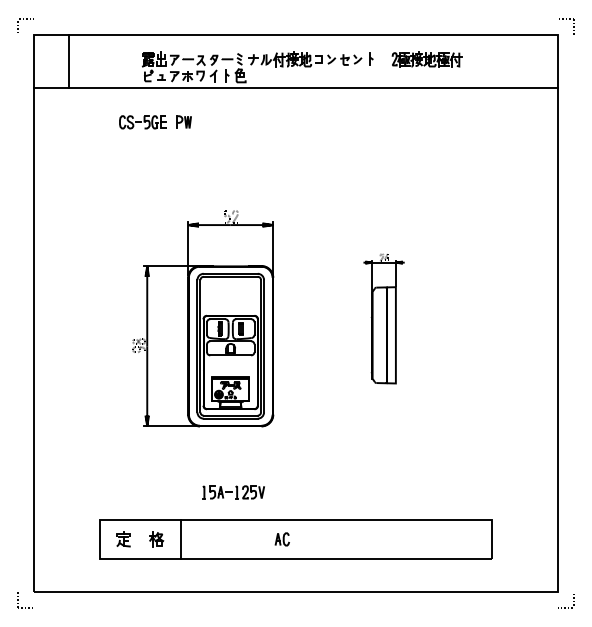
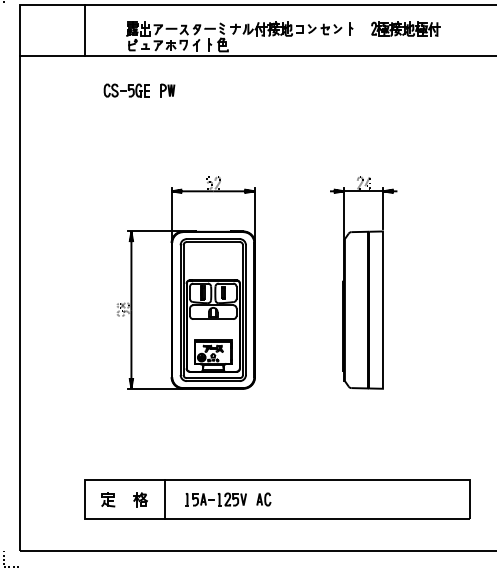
line: (68, 61) -> (84, 30), moved
part: (383, 318) -> (363, 282), size x1.67
part: (233, 492) -> (215, 499), moved

